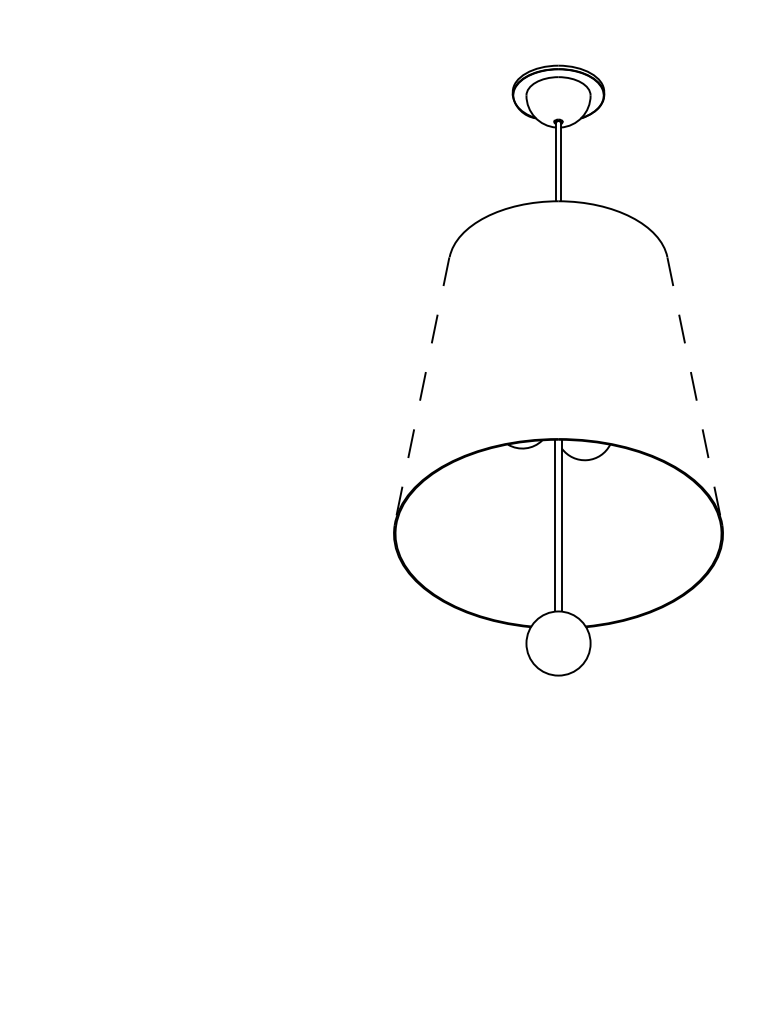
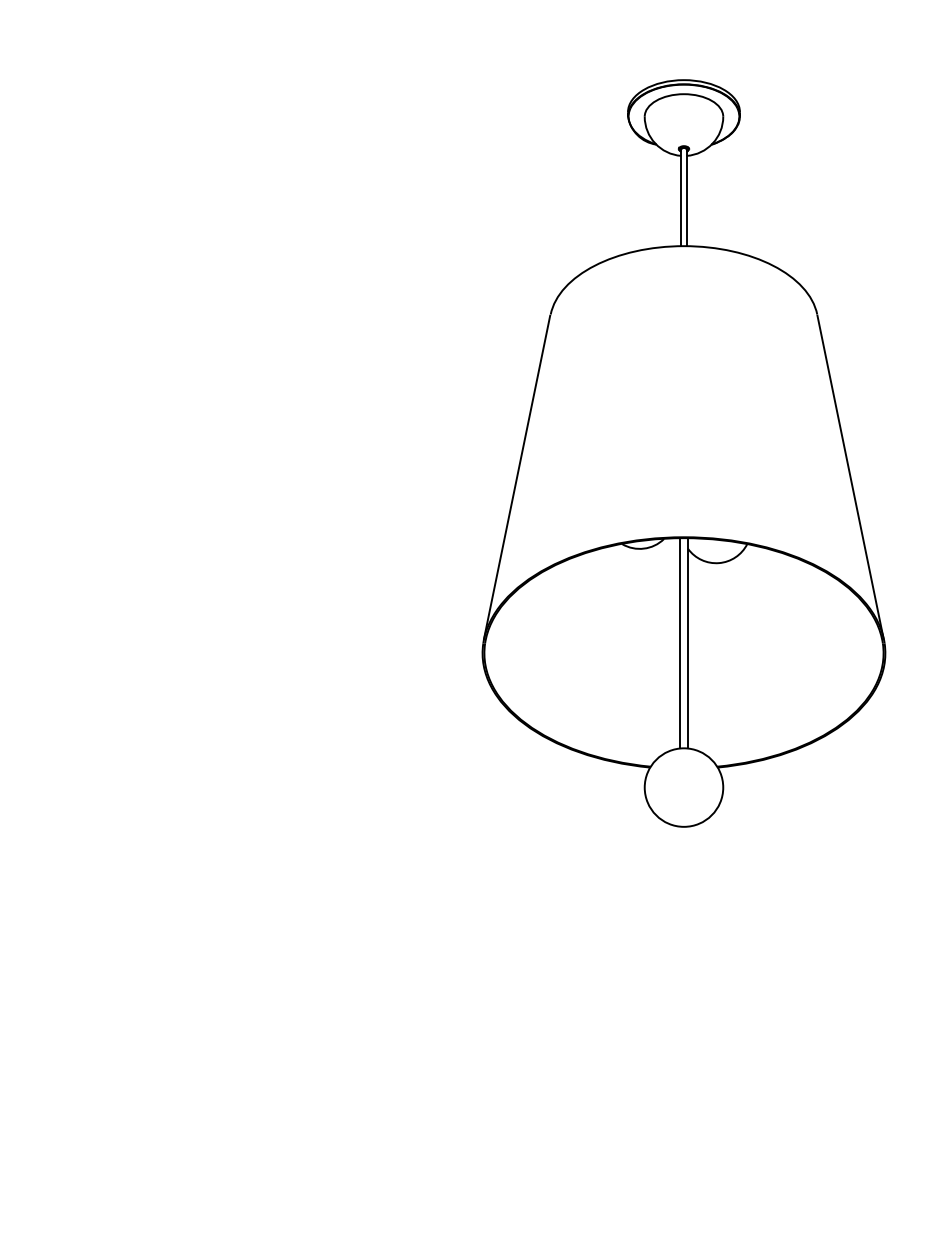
line: (422, 390) -> (517, 477), dashed -> solid
line: (694, 390) -> (850, 477), dashed -> solid

